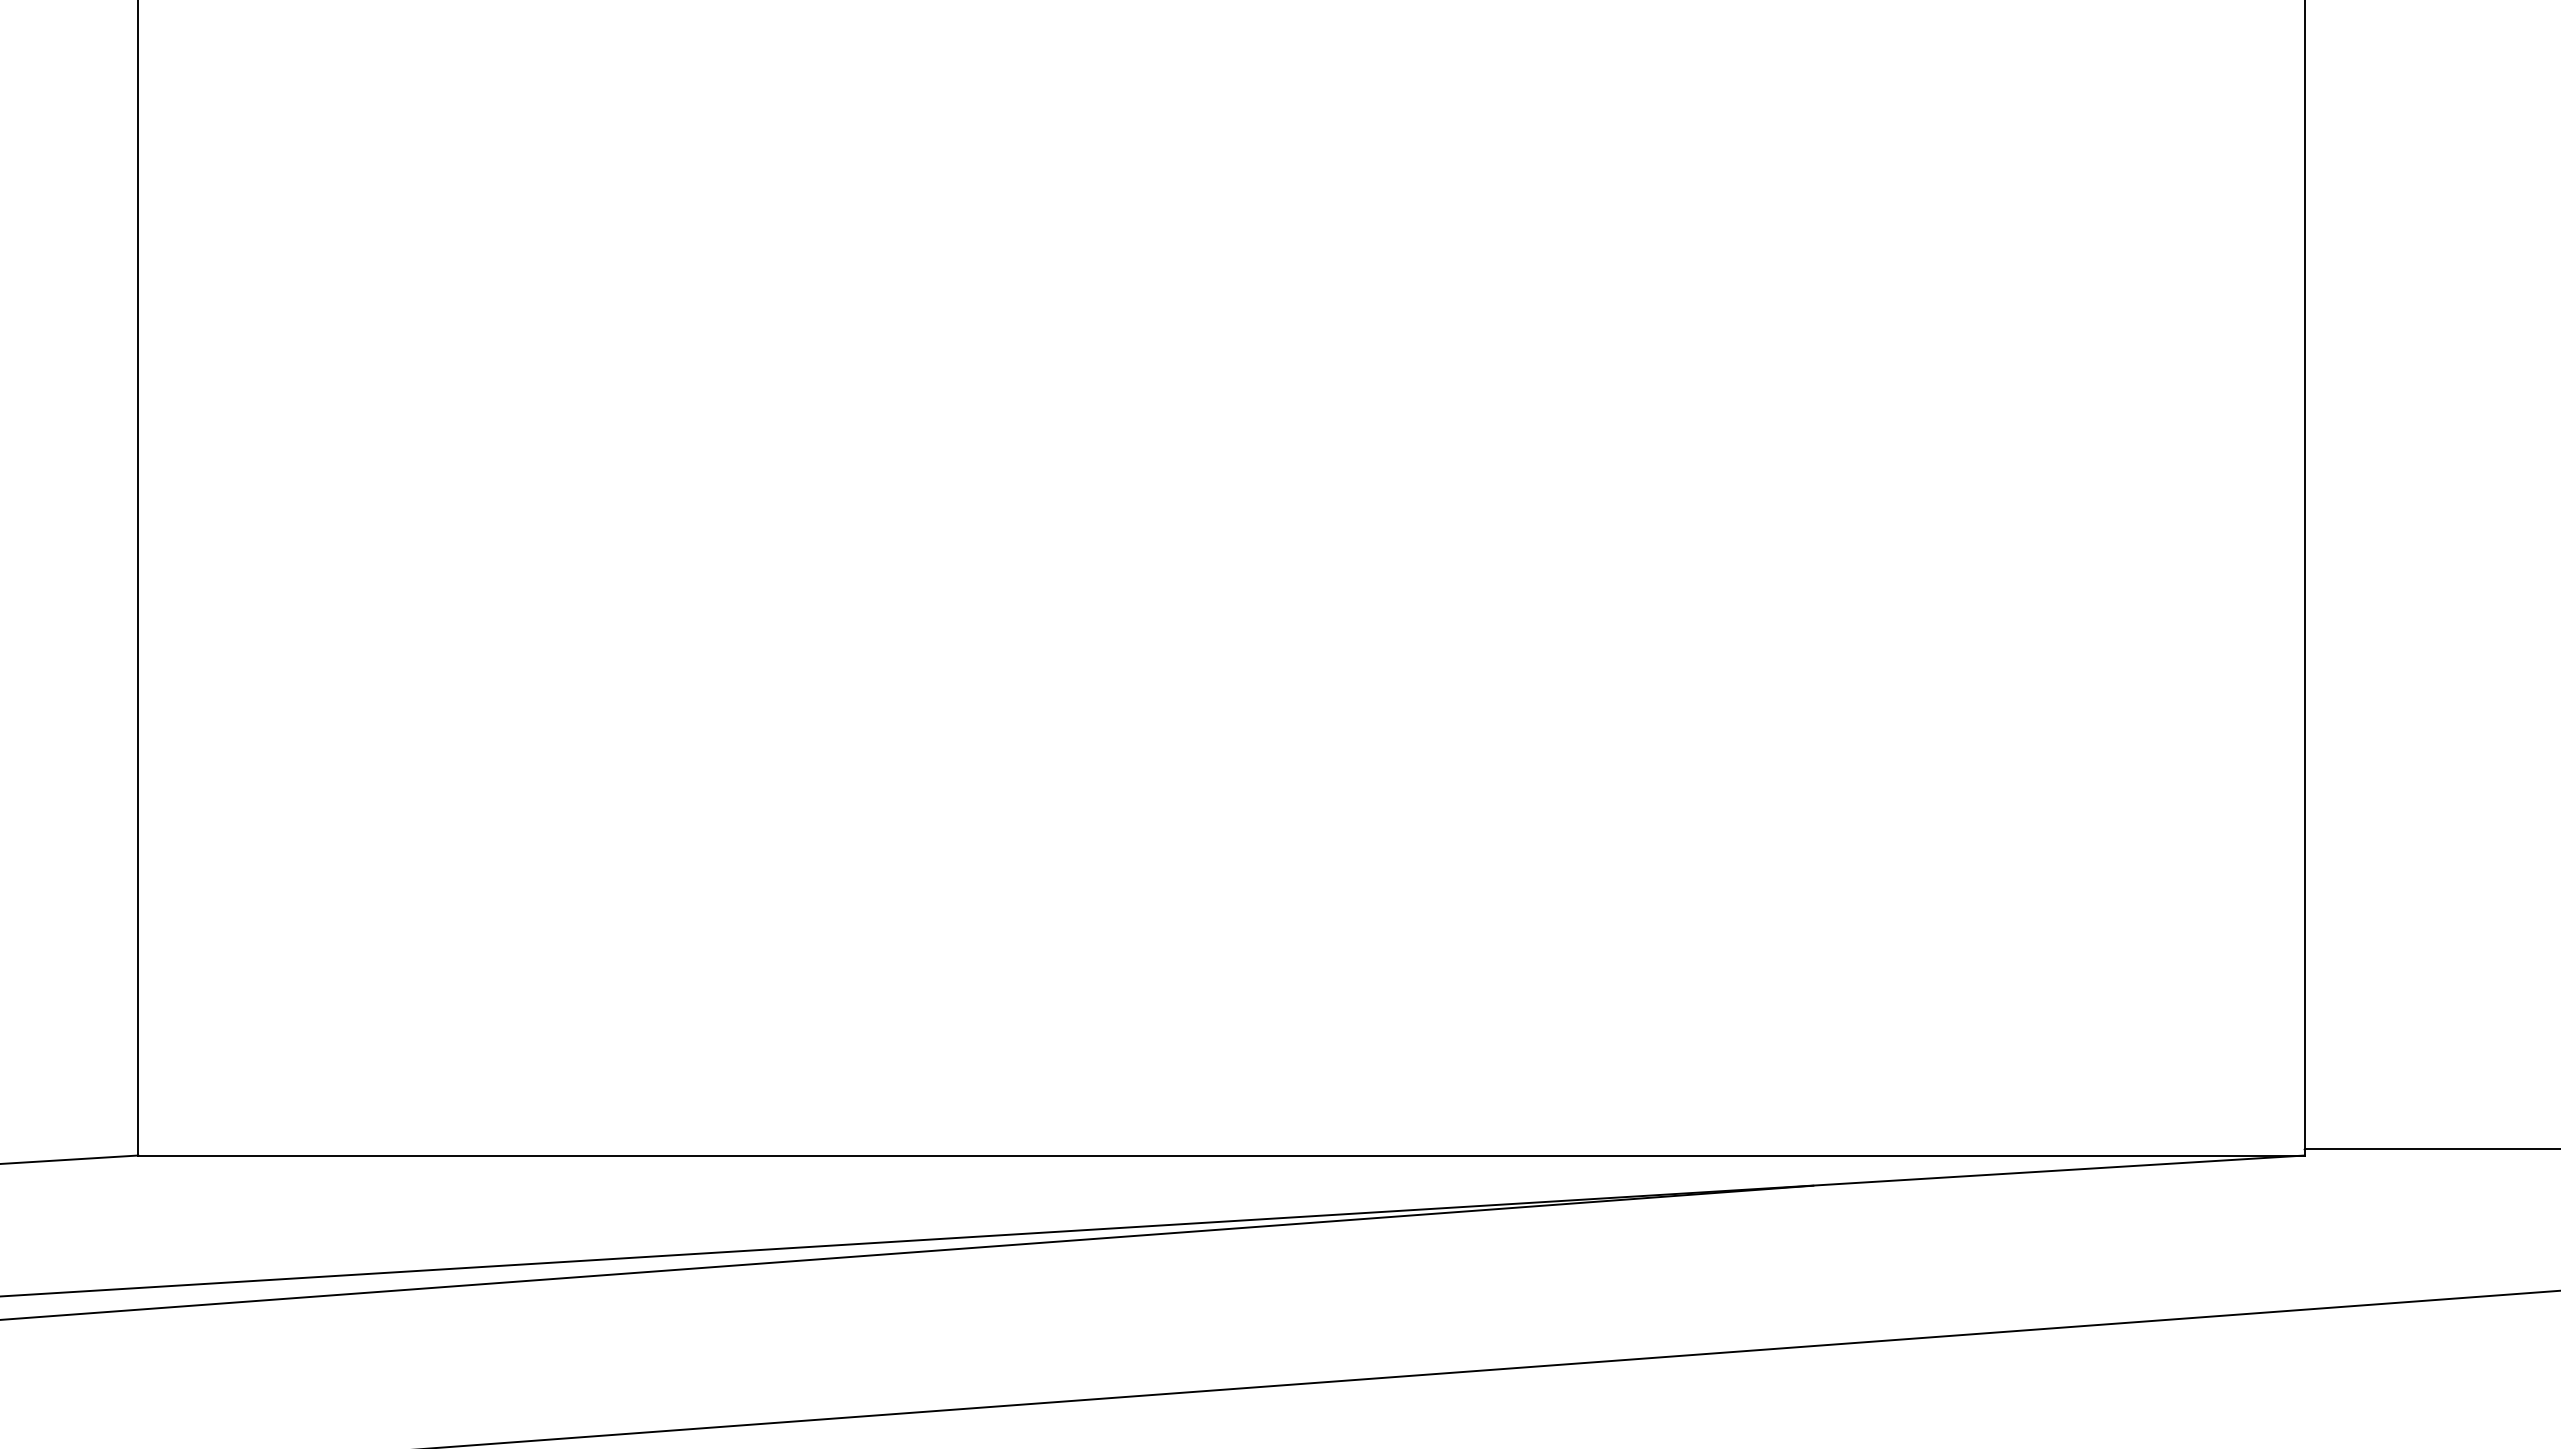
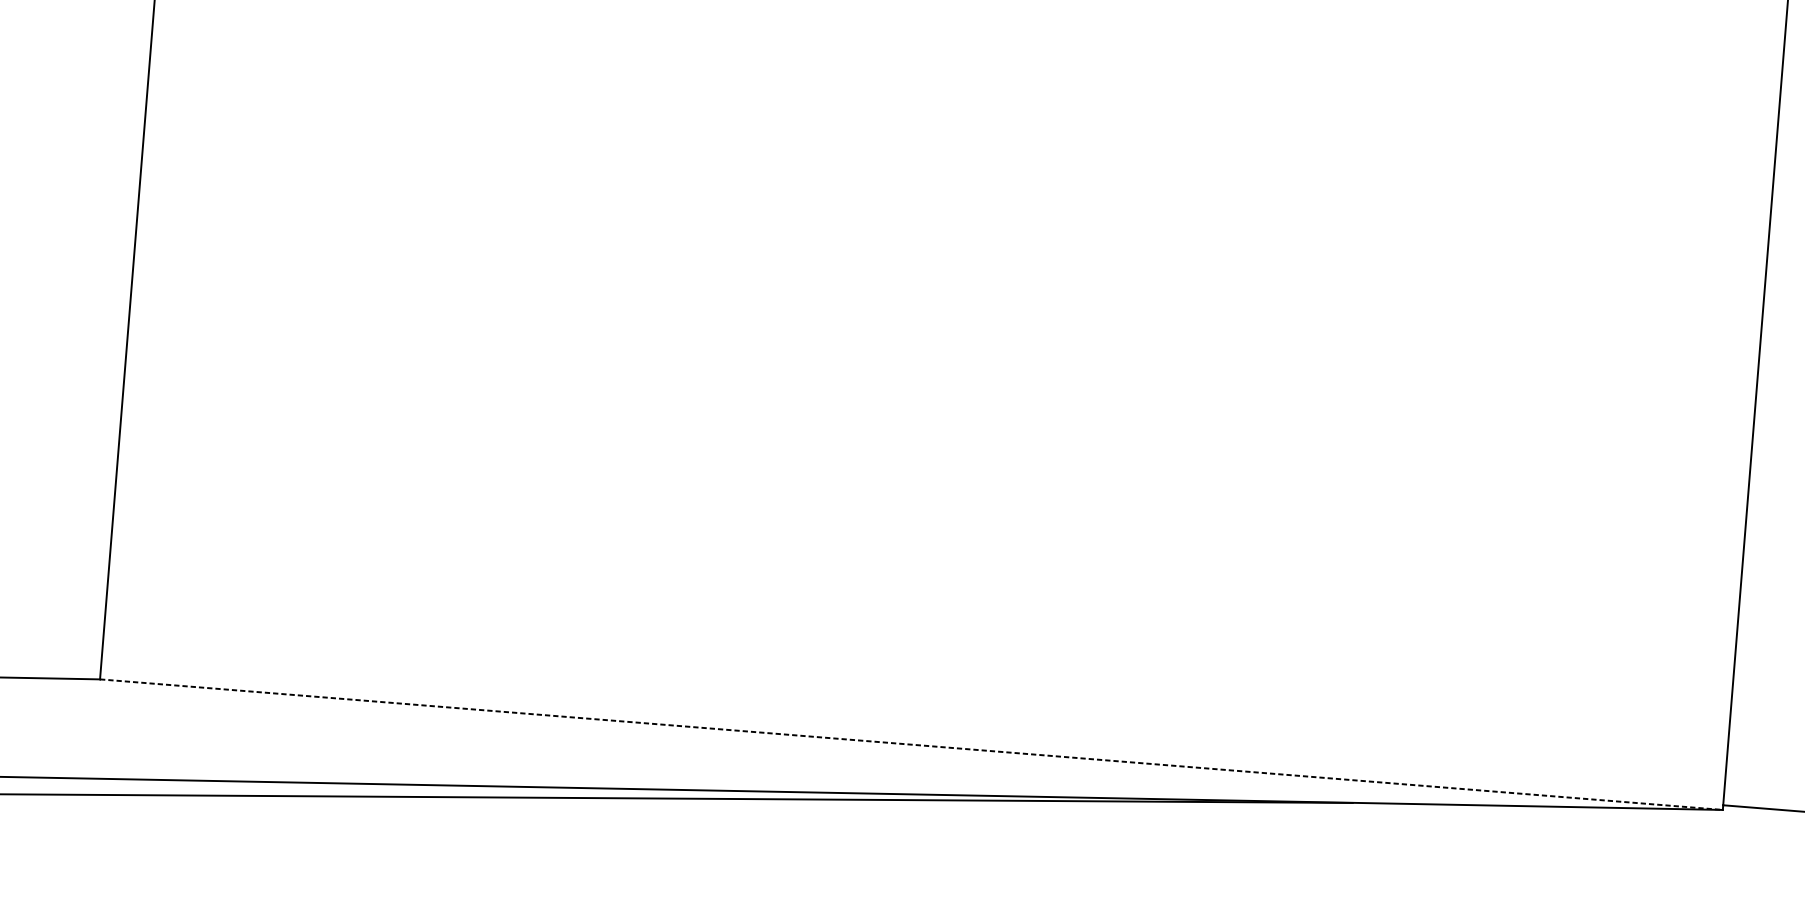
line: (1222, 1155) -> (912, 744), solid -> dashed

